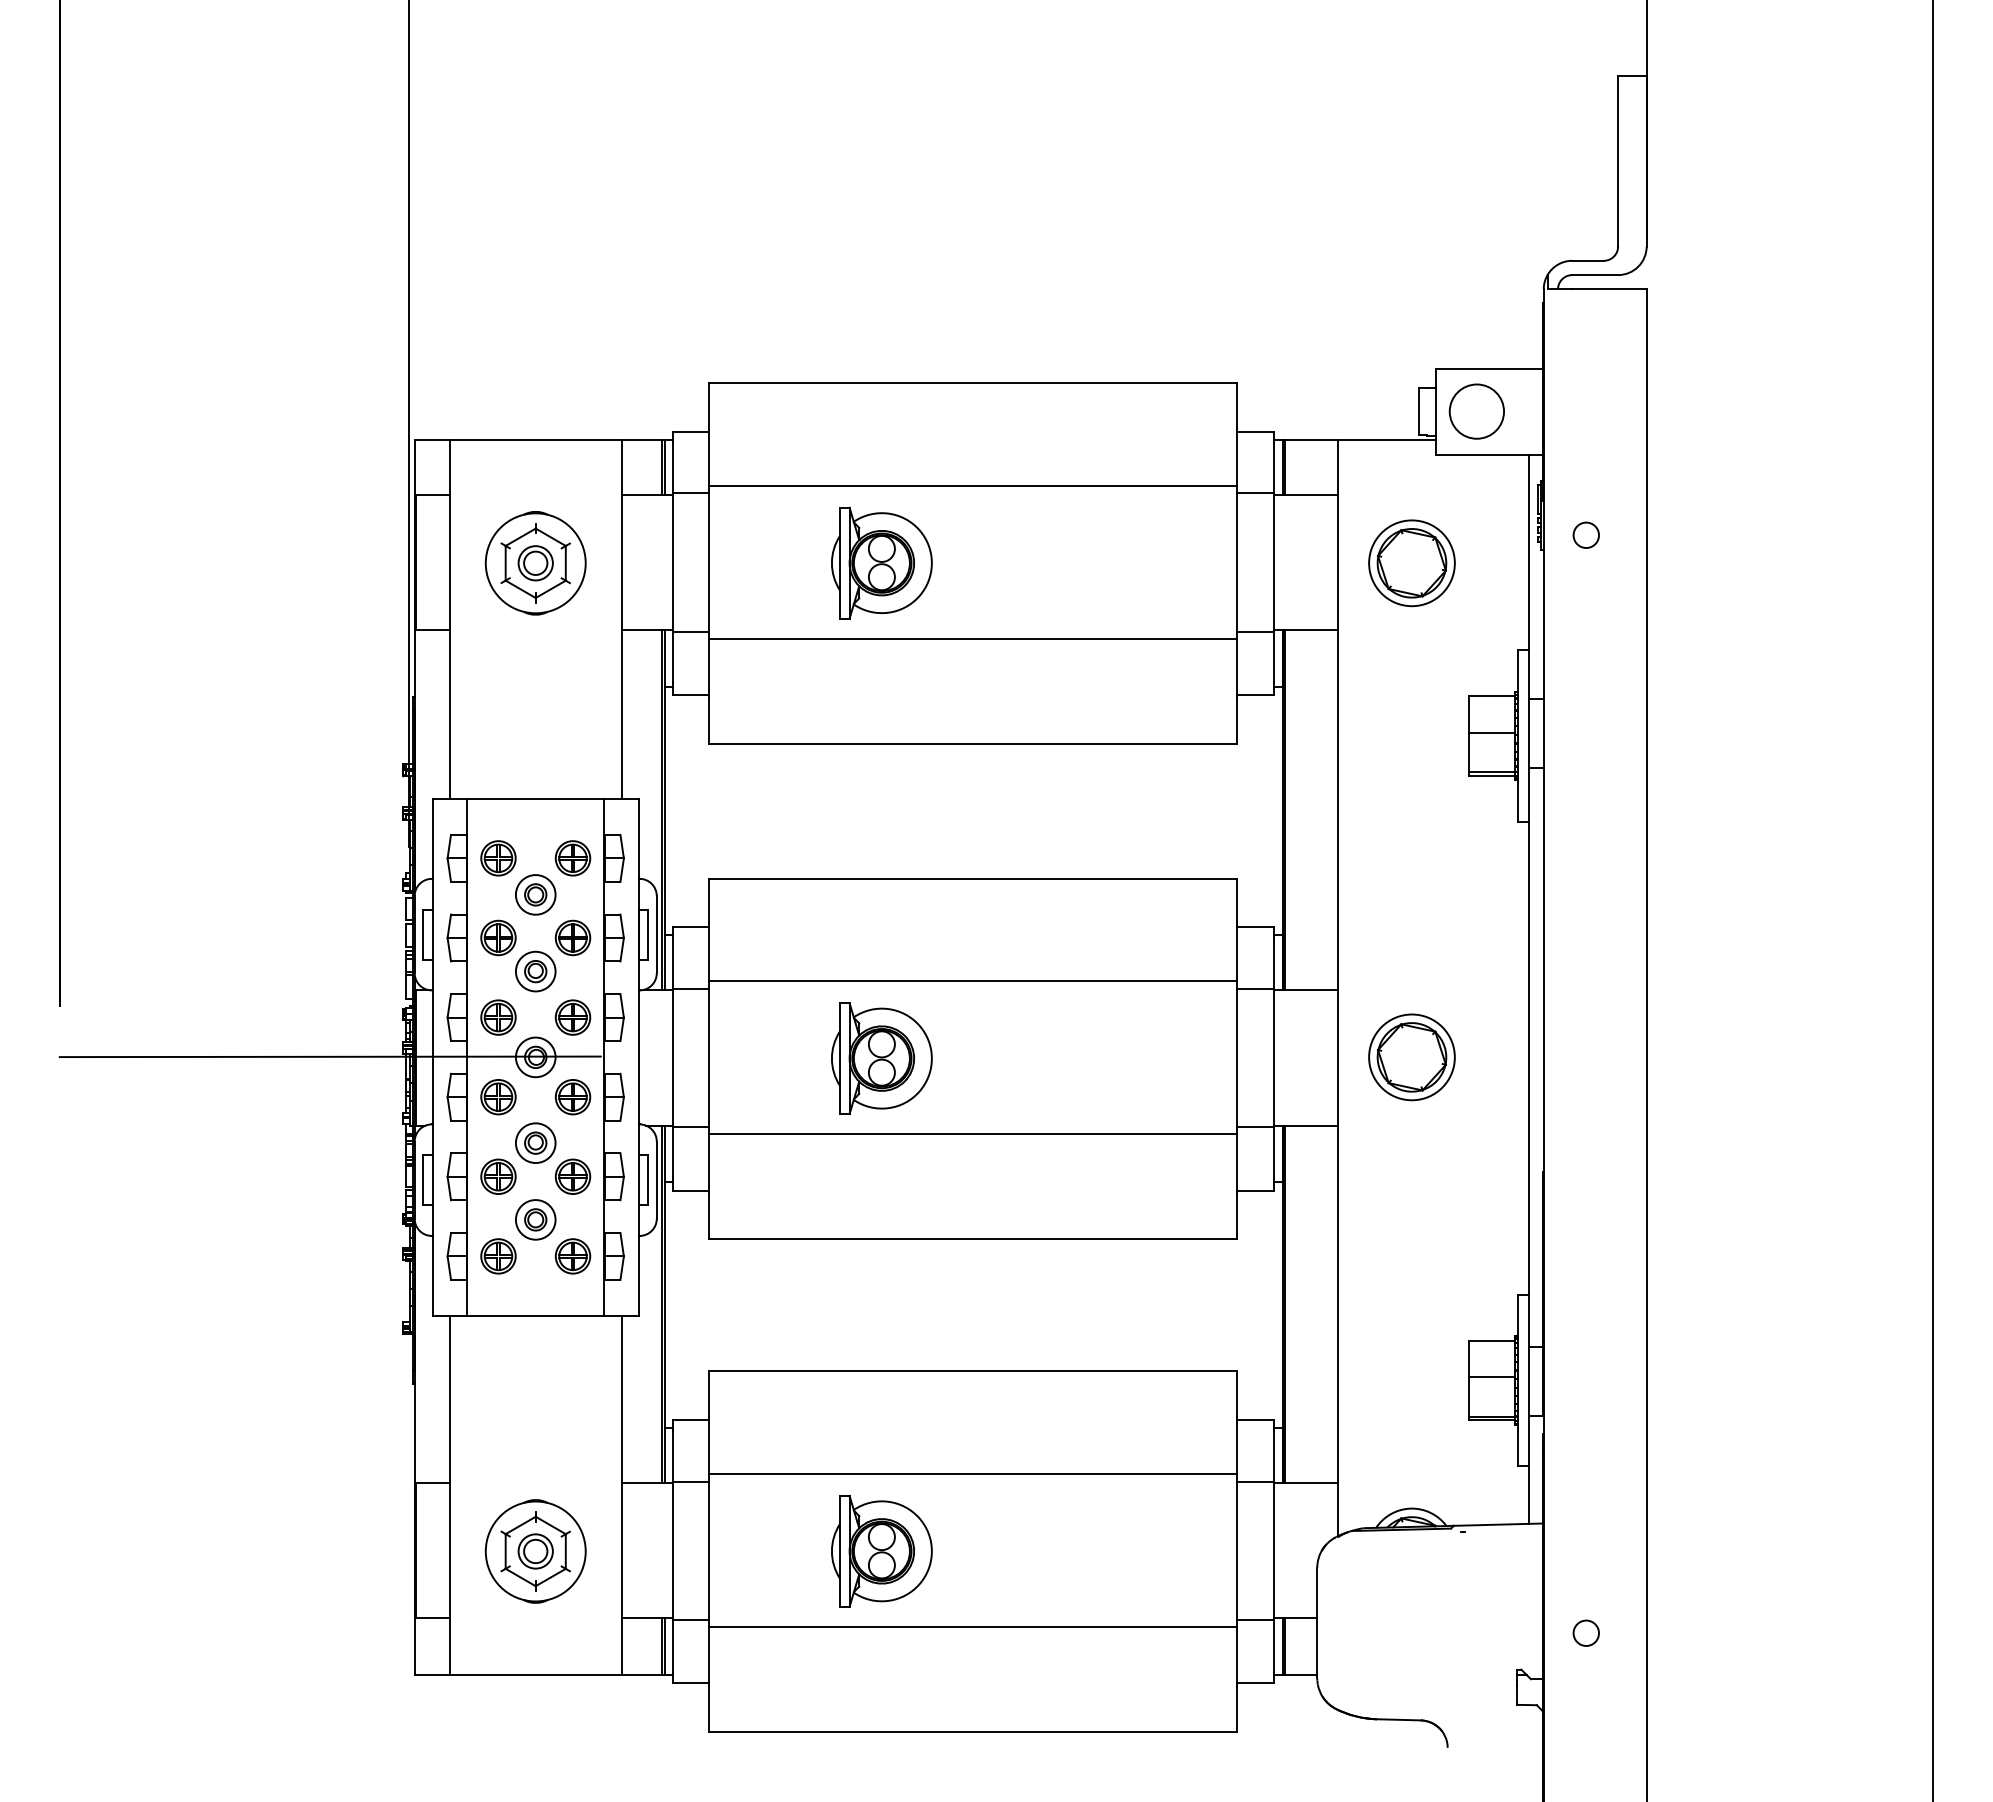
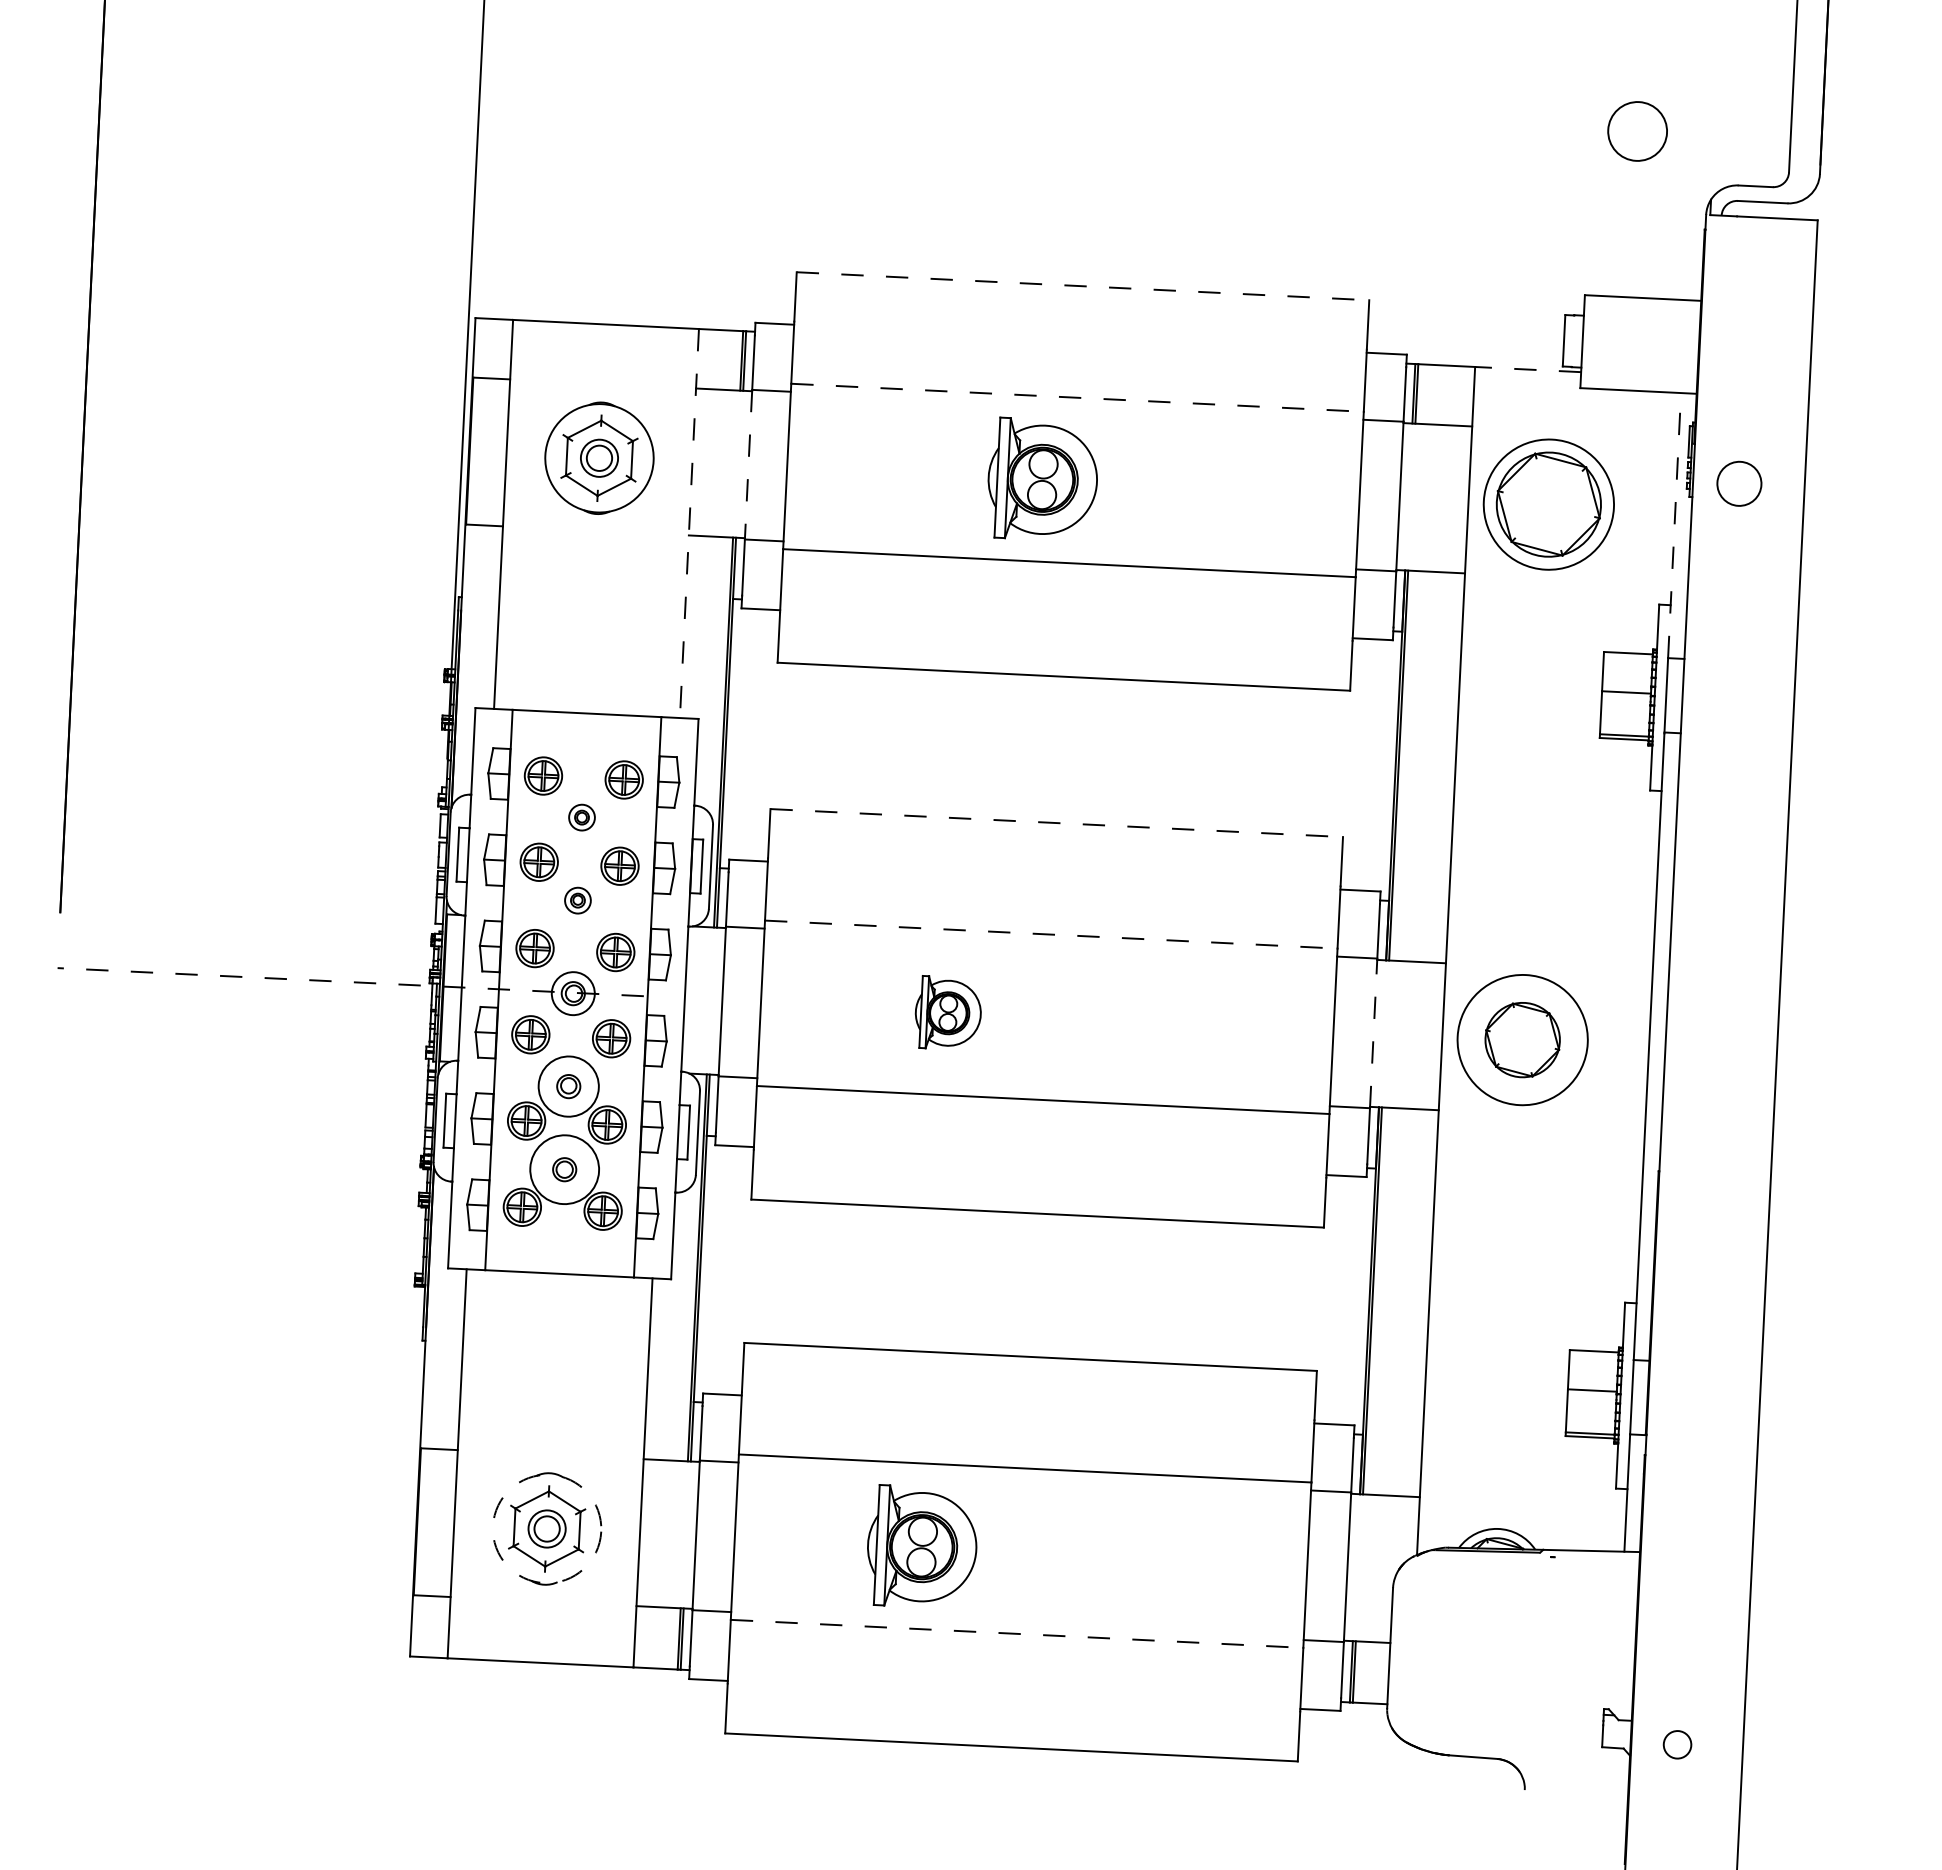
line: (973, 383) -> (1083, 286), solid -> dashed
circle: (1476, 411) -> (1637, 131), moved
line: (1386, 439) -> (1527, 369), solid -> dashed
line: (973, 486) -> (1077, 398), solid -> dashed
circle: (1585, 534) -> (1738, 482), size x1.6
line: (673, 562) -> (748, 464), solid -> dashed
part: (881, 562) -> (1042, 479), moved
part: (1411, 563) -> (1548, 504), size x1.4
line: (1528, 576) -> (1674, 525), solid -> dashed
line: (621, 619) -> (689, 523), solid -> dashed
line: (973, 878) -> (1057, 823), solid -> dashed
part: (535, 894) -> (581, 817), size x0.6
part: (535, 971) -> (577, 900), size x0.6
line: (973, 981) -> (1051, 934), solid -> dashed
line: (330, 1056) -> (350, 981), solid -> dashed
line: (1274, 1057) -> (1373, 1032), solid -> dashed
circle: (1411, 1057) -> (1522, 1040), size x1.4
part: (881, 1058) -> (947, 1013), size x0.6
circle: (535, 1143) -> (568, 1086), size x1.4
circle: (535, 1219) -> (564, 1169), size x1.6
circle: (535, 1551) -> (546, 1529), solid -> dashed
line: (973, 1626) -> (1017, 1633), solid -> dashed
circle: (1585, 1632) -> (1676, 1743), moved

